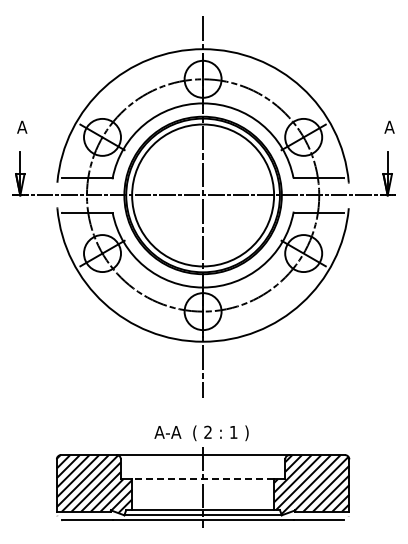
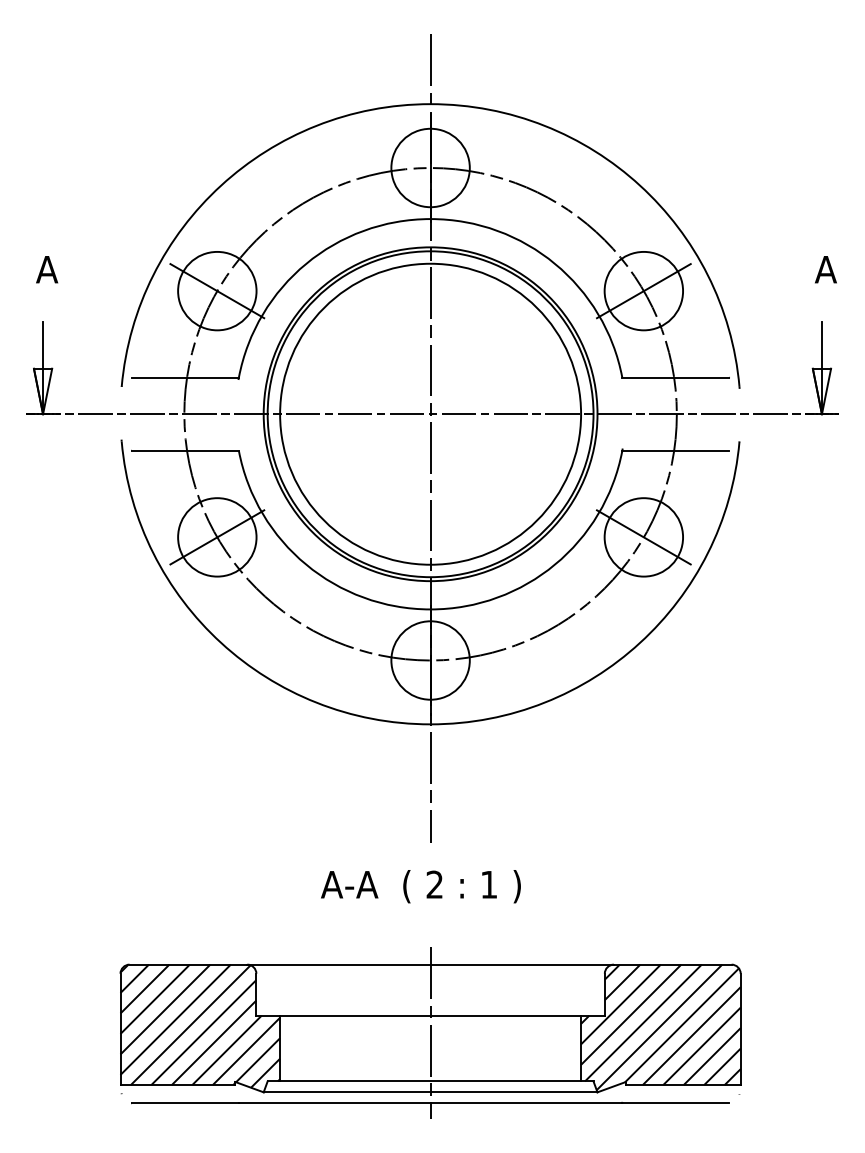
text: (201, 433) -> (420, 887), moved
line: (203, 479) -> (431, 1016), dashed -> solid

